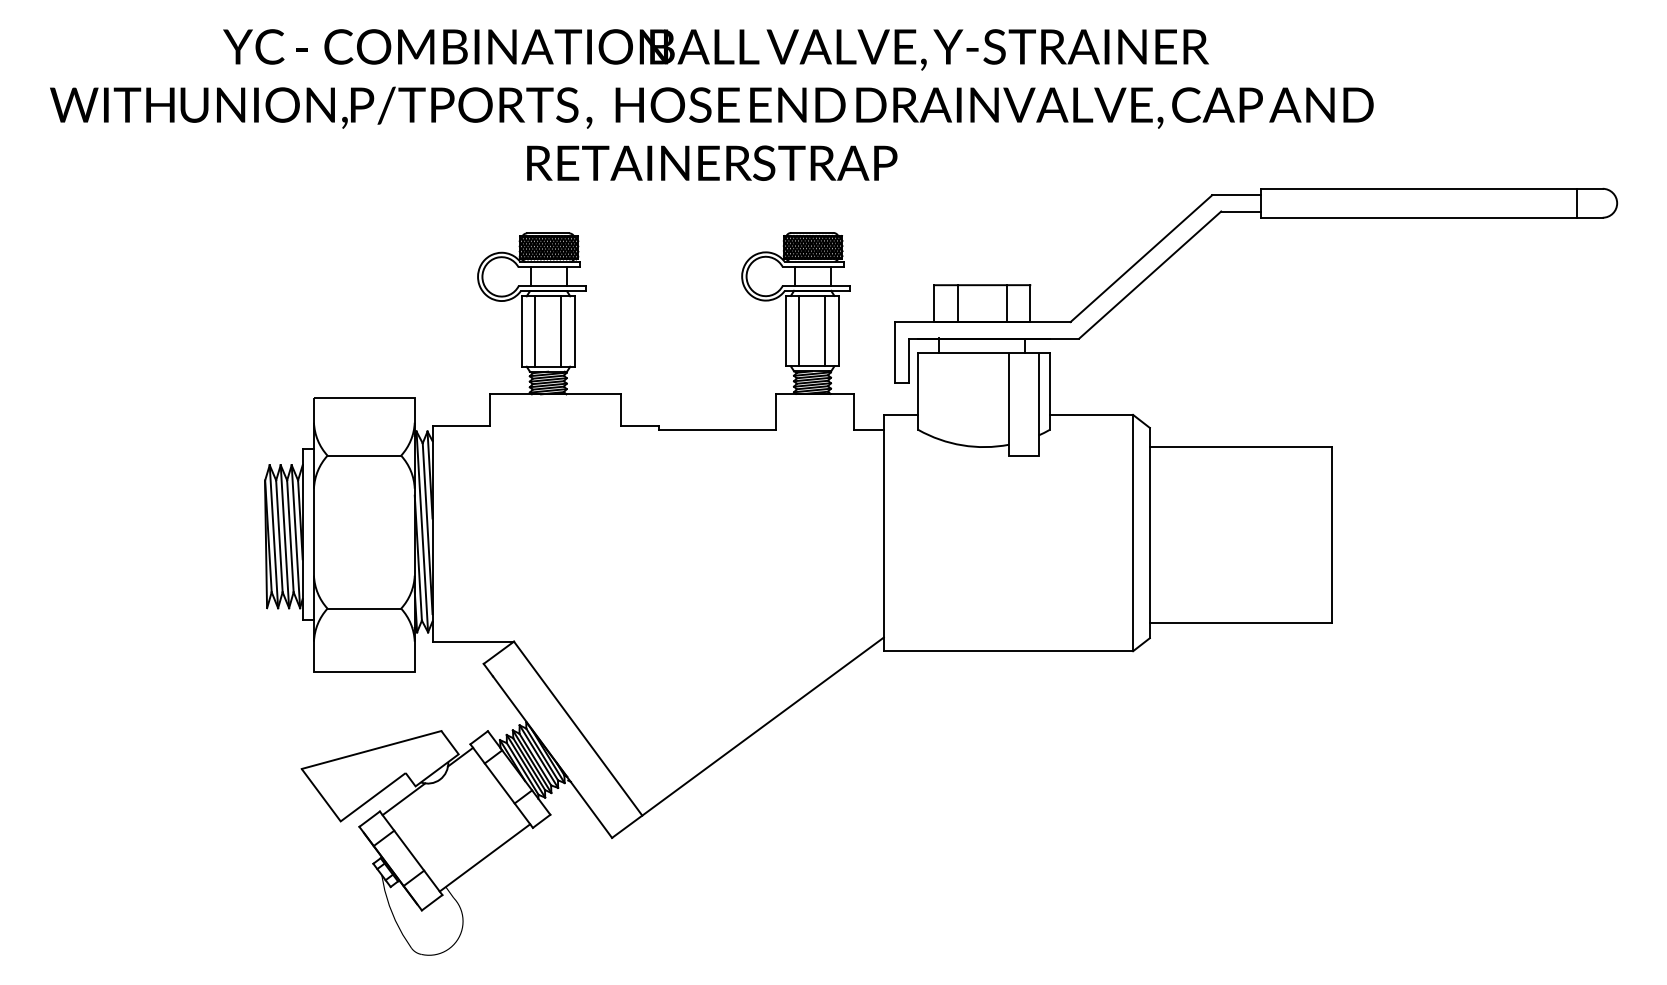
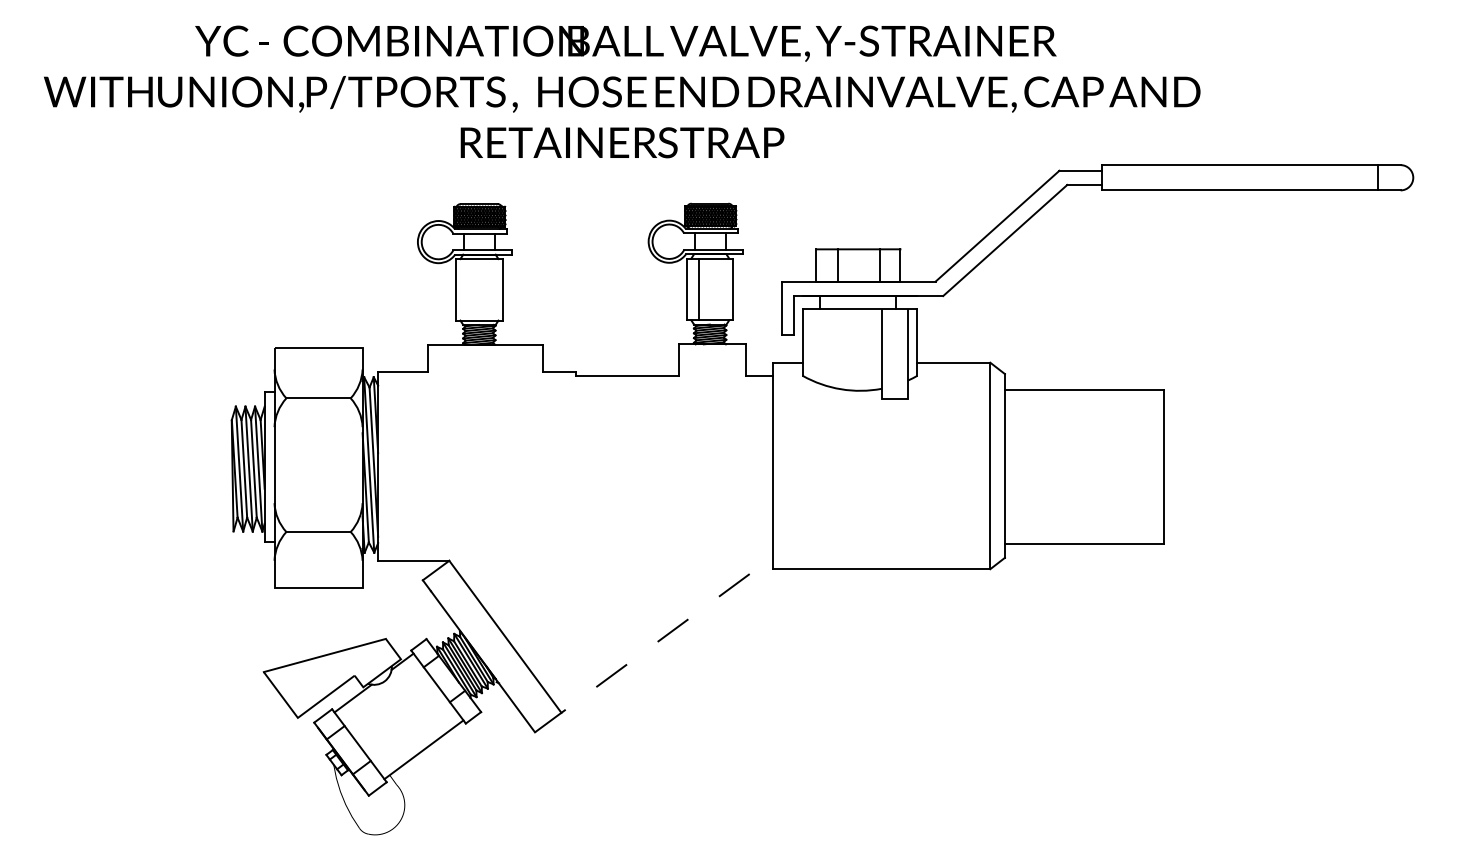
line: (534, 331) -> (467, 289), removed
line: (561, 331) -> (490, 289), removed
line: (824, 331) -> (720, 289), removed
line: (747, 737) -> (653, 644), solid -> dashed

